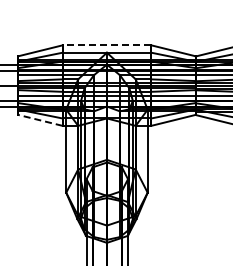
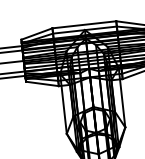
line: (106, 45) -> (84, 24), dashed -> solid
line: (40, 120) -> (42, 84), dashed -> solid

